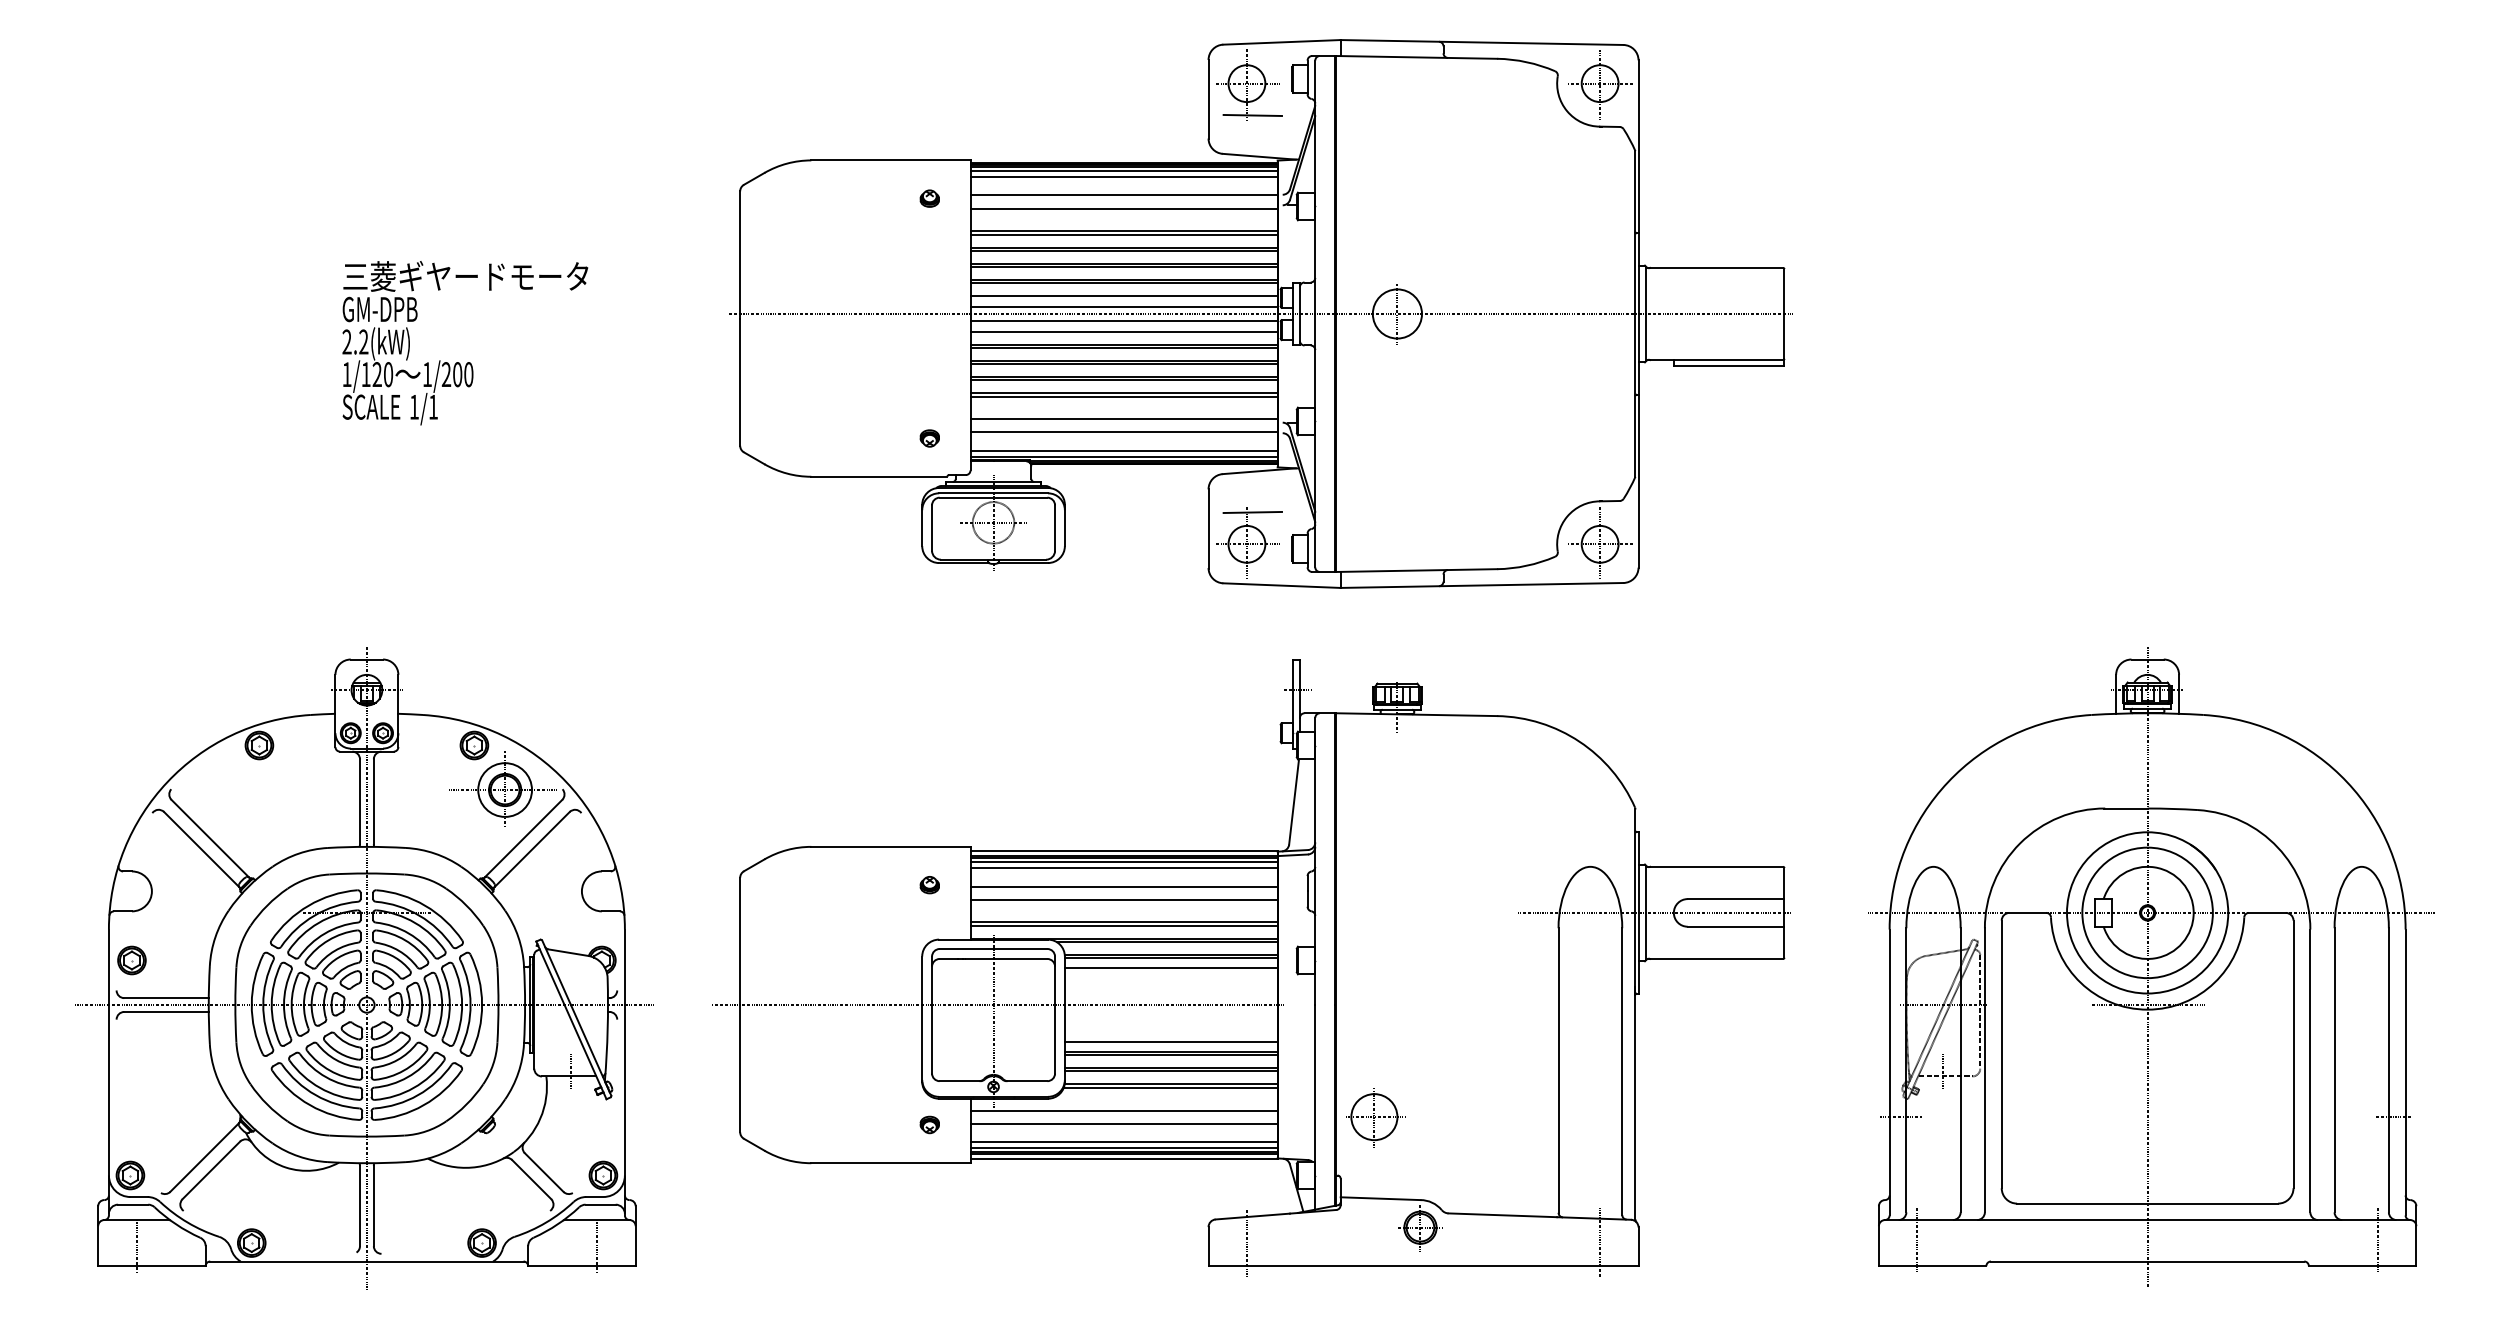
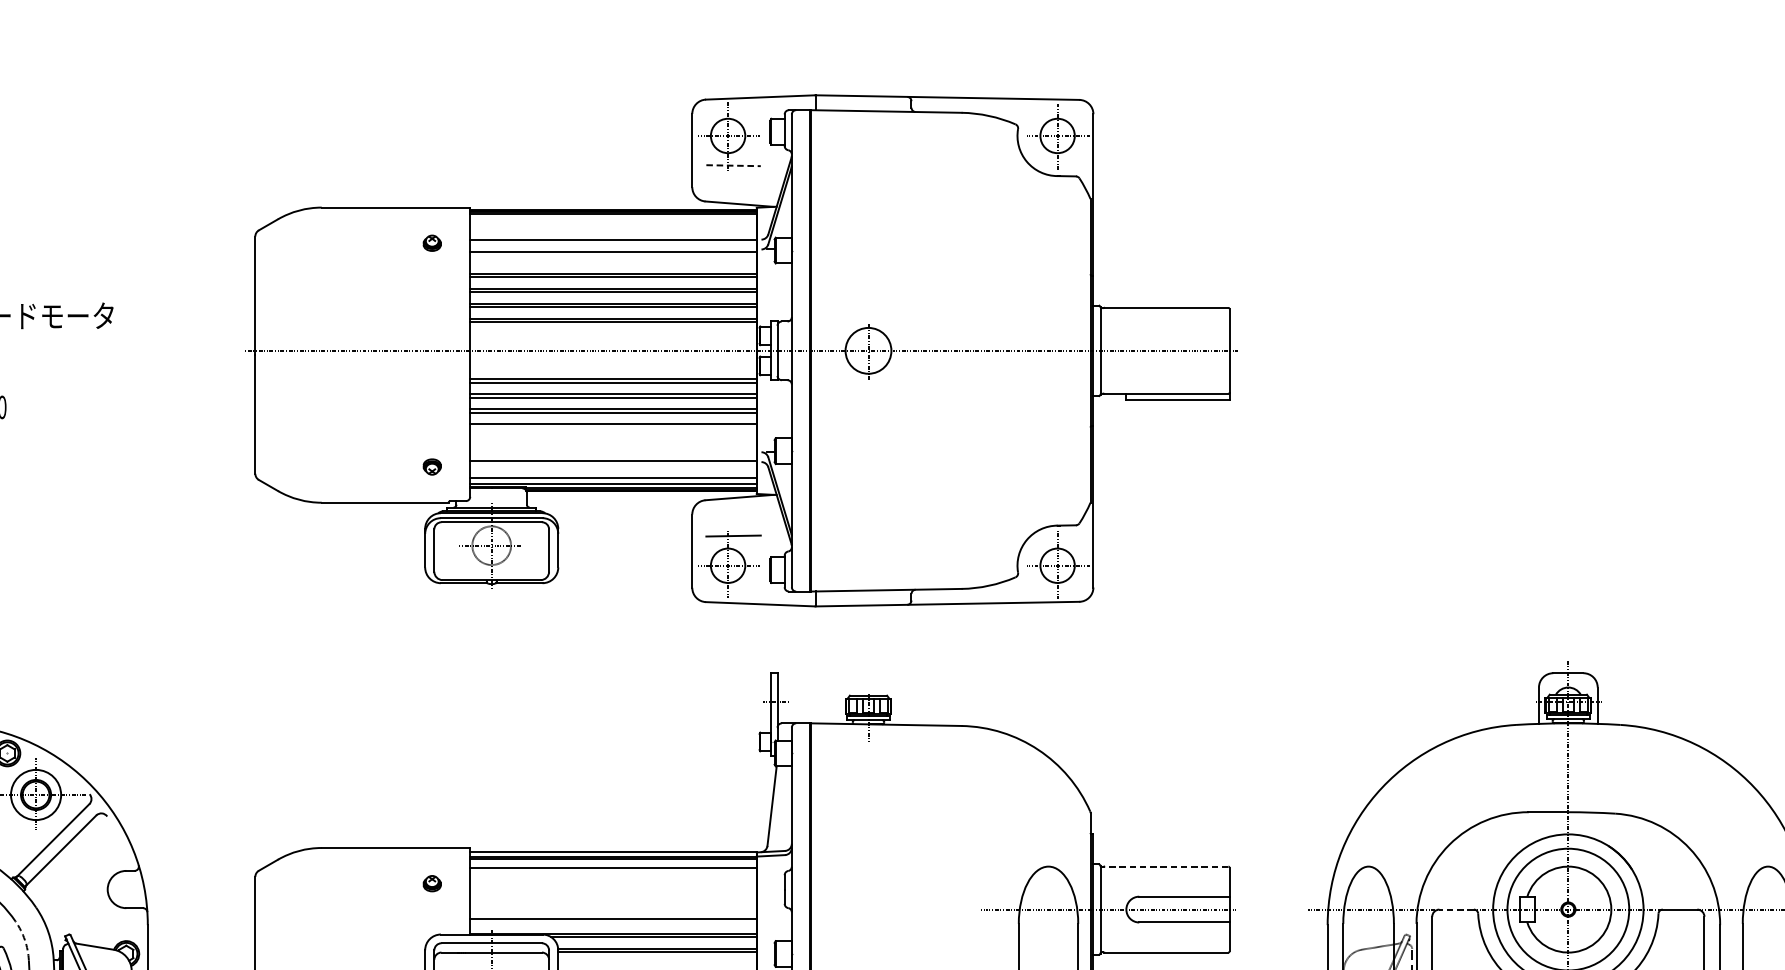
line: (1253, 115) -> (734, 165), solid -> dashed
line: (1123, 171) -> (612, 217), removed
line: (1123, 177) -> (612, 223), removed
line: (1123, 295) -> (612, 333), removed
line: (1123, 307) -> (612, 344), removed
line: (1123, 320) -> (612, 356), removed
line: (1123, 332) -> (612, 368), removed
line: (1123, 396) -> (612, 427), removed
line: (1123, 419) -> (612, 449), removed
line: (1123, 862) -> (612, 862), removed
line: (1716, 866) -> (1166, 866), solid -> dashed
line: (1123, 886) -> (612, 884), removed
line: (1123, 899) -> (612, 897), removed
line: (2027, 912) -> (1456, 909), solid -> dashed
line: (1123, 926) -> (612, 922), removed
arc: (493, 945) -> (25, 940), solid -> dashed
line: (1170, 968) -> (656, 961), removed

